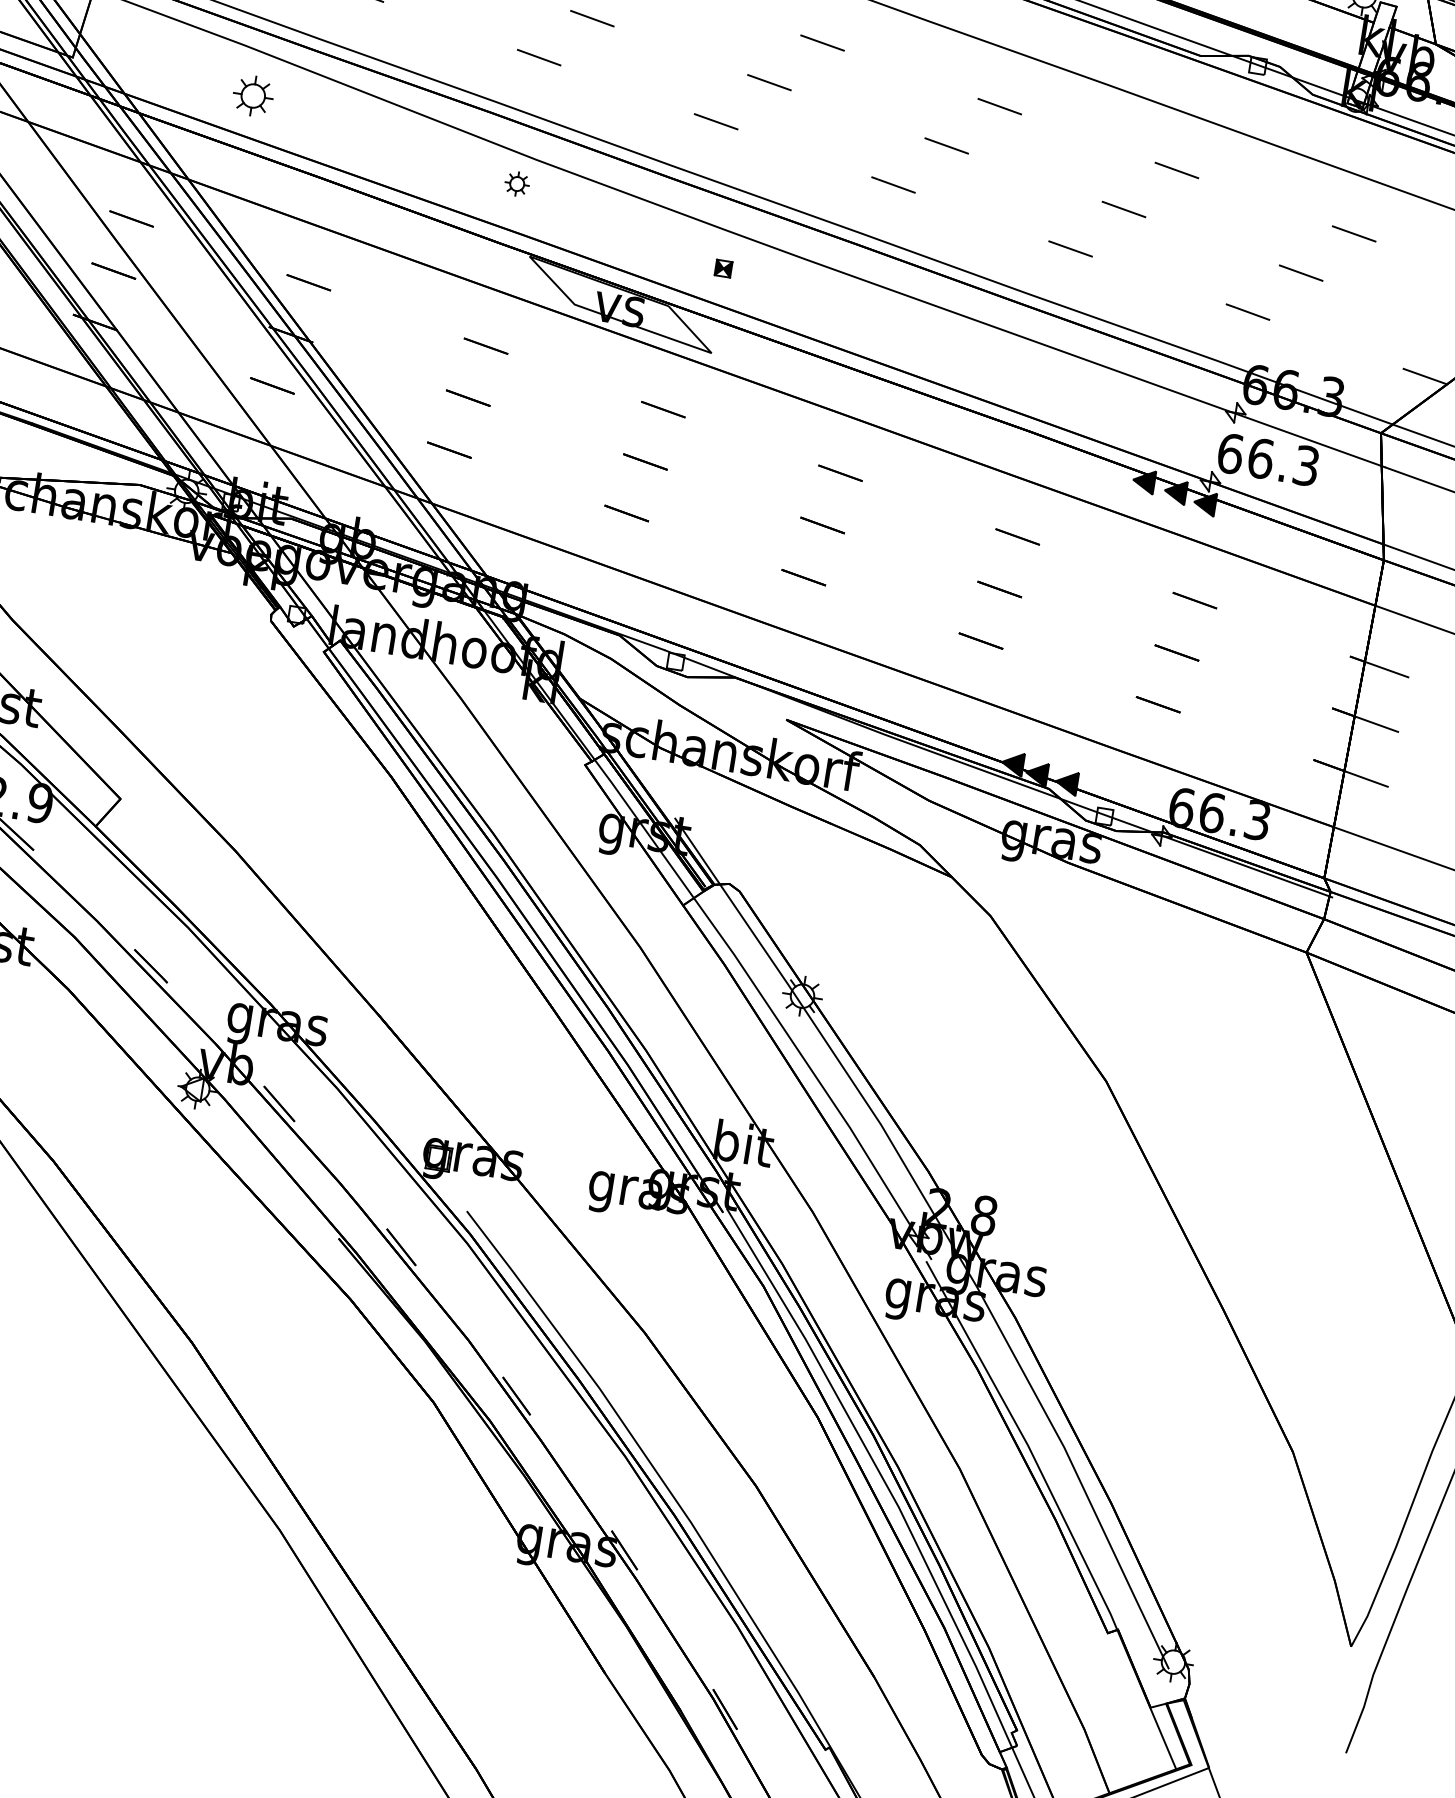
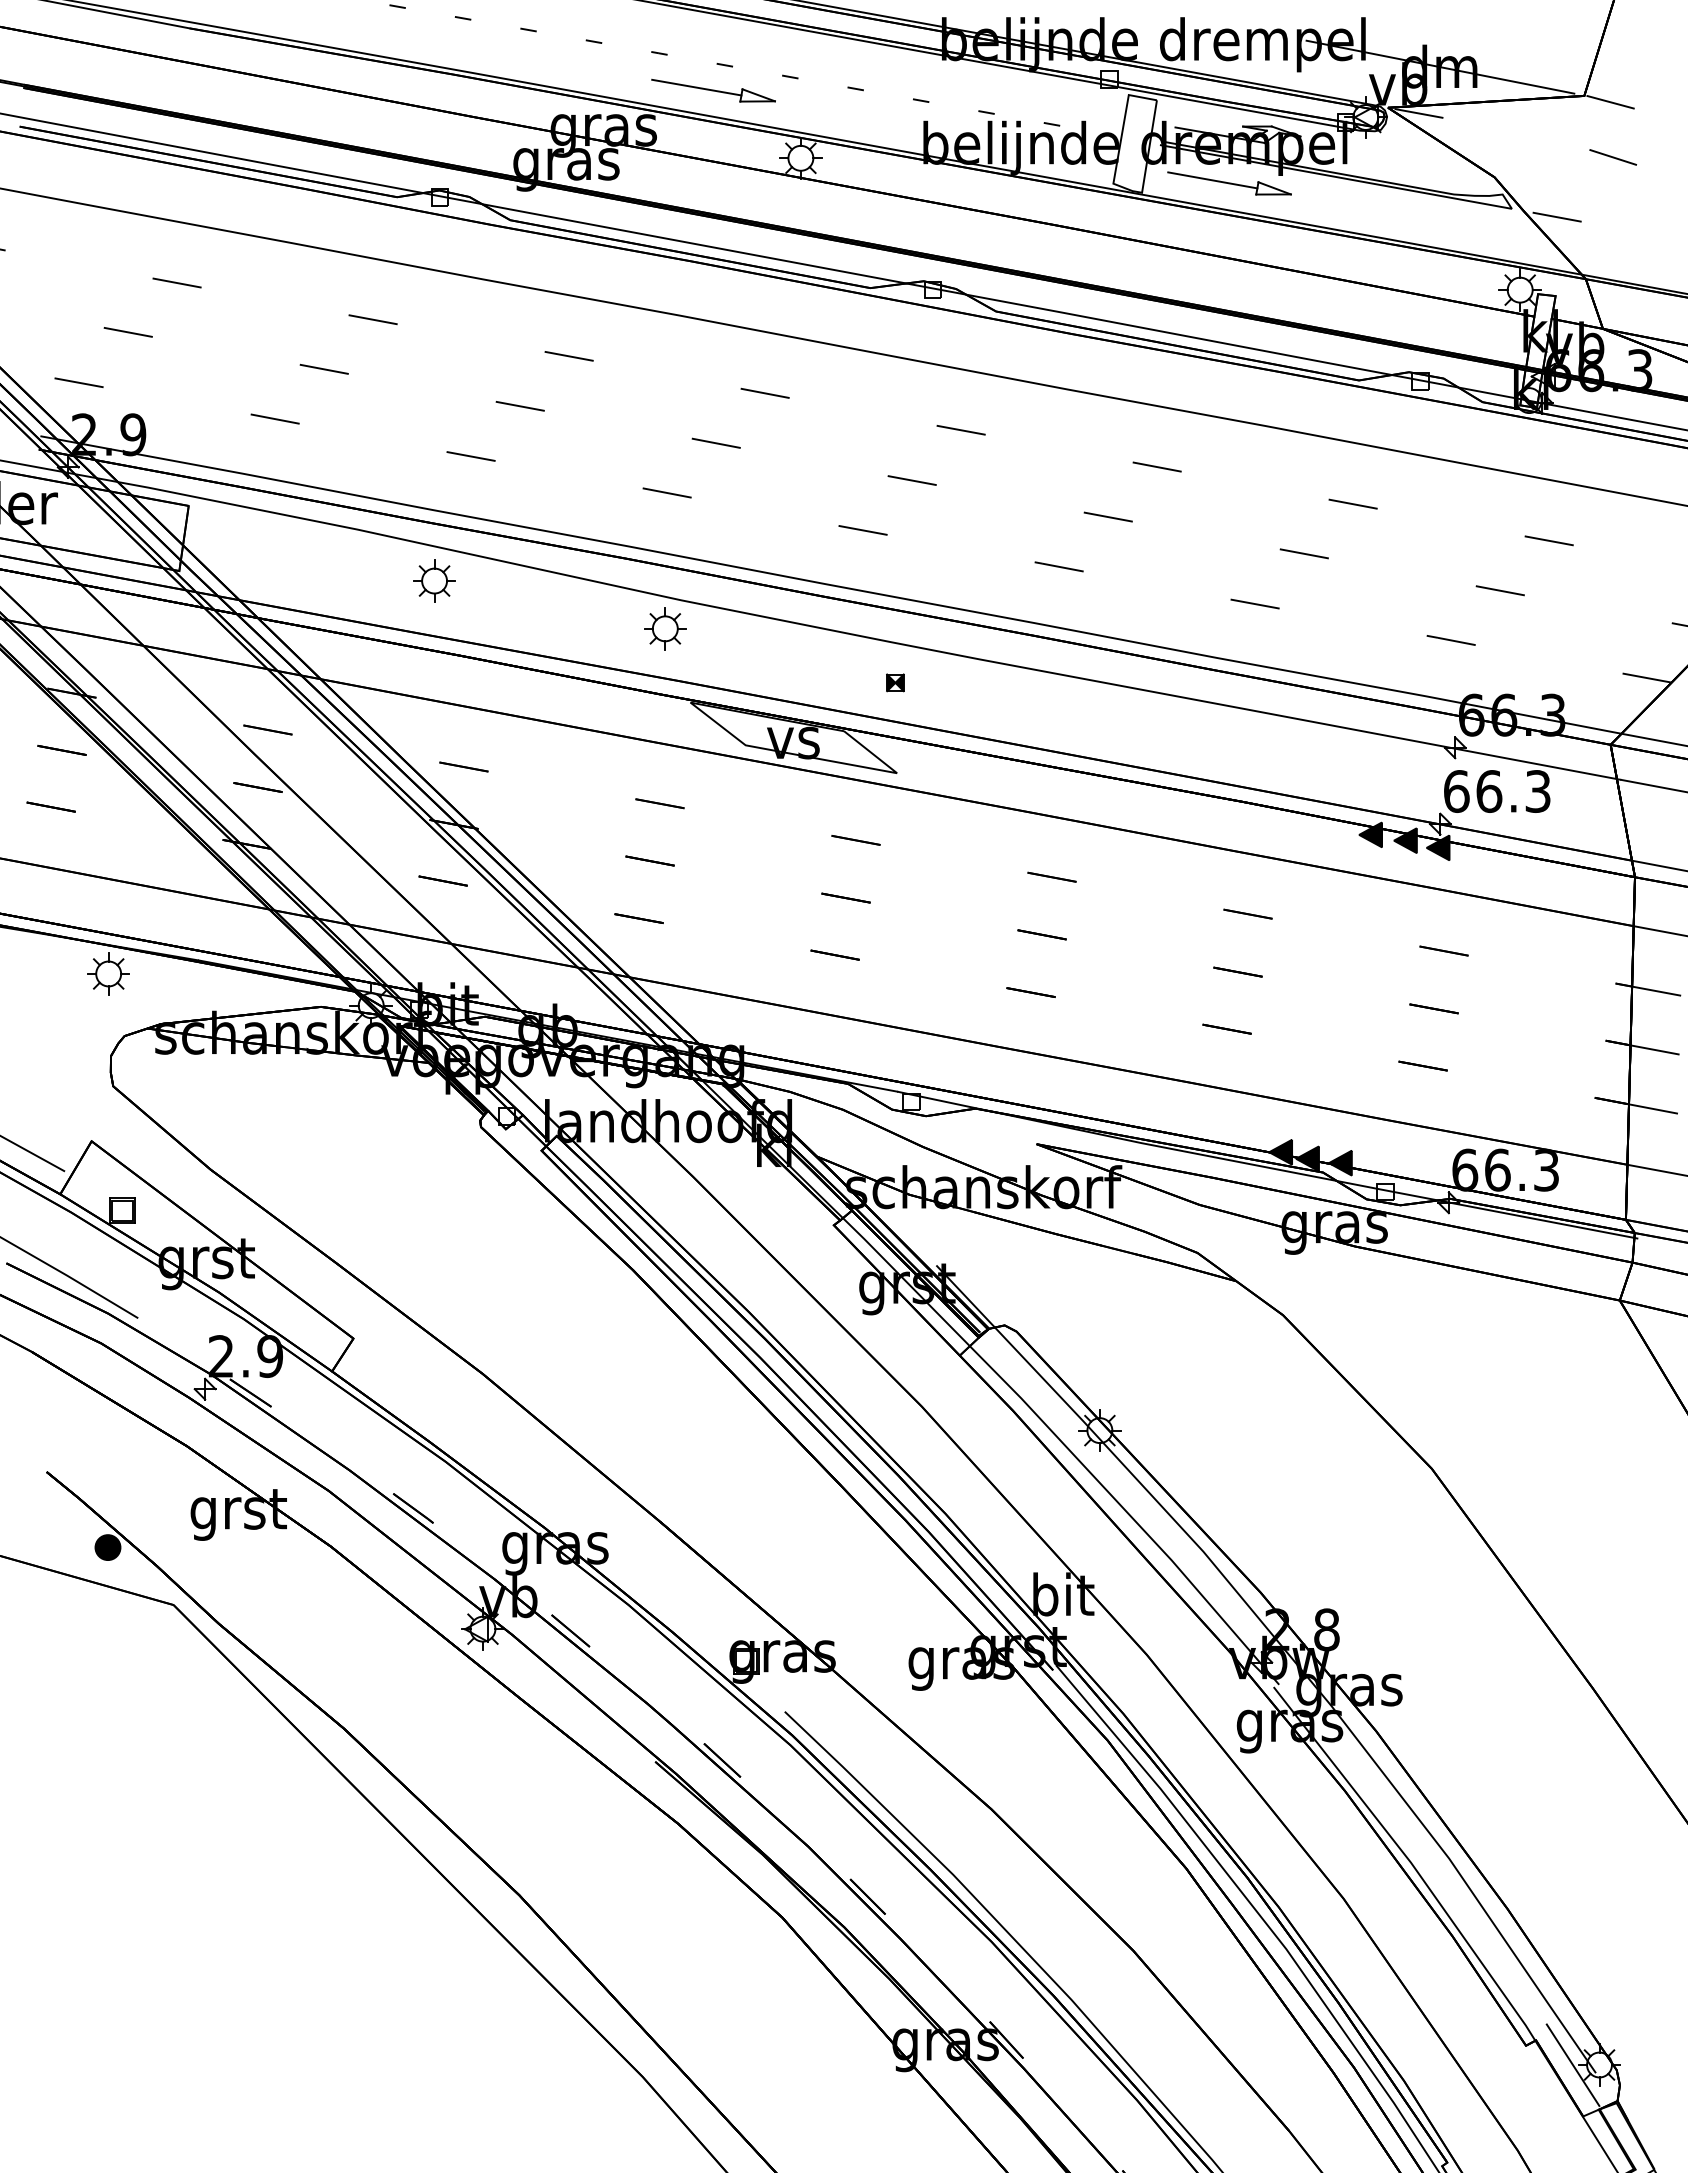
part: (253, 95) -> (434, 580), moved
part: (517, 183) -> (665, 628), size x1.67
line: (1148, 1657) -> (1572, 2064), added

